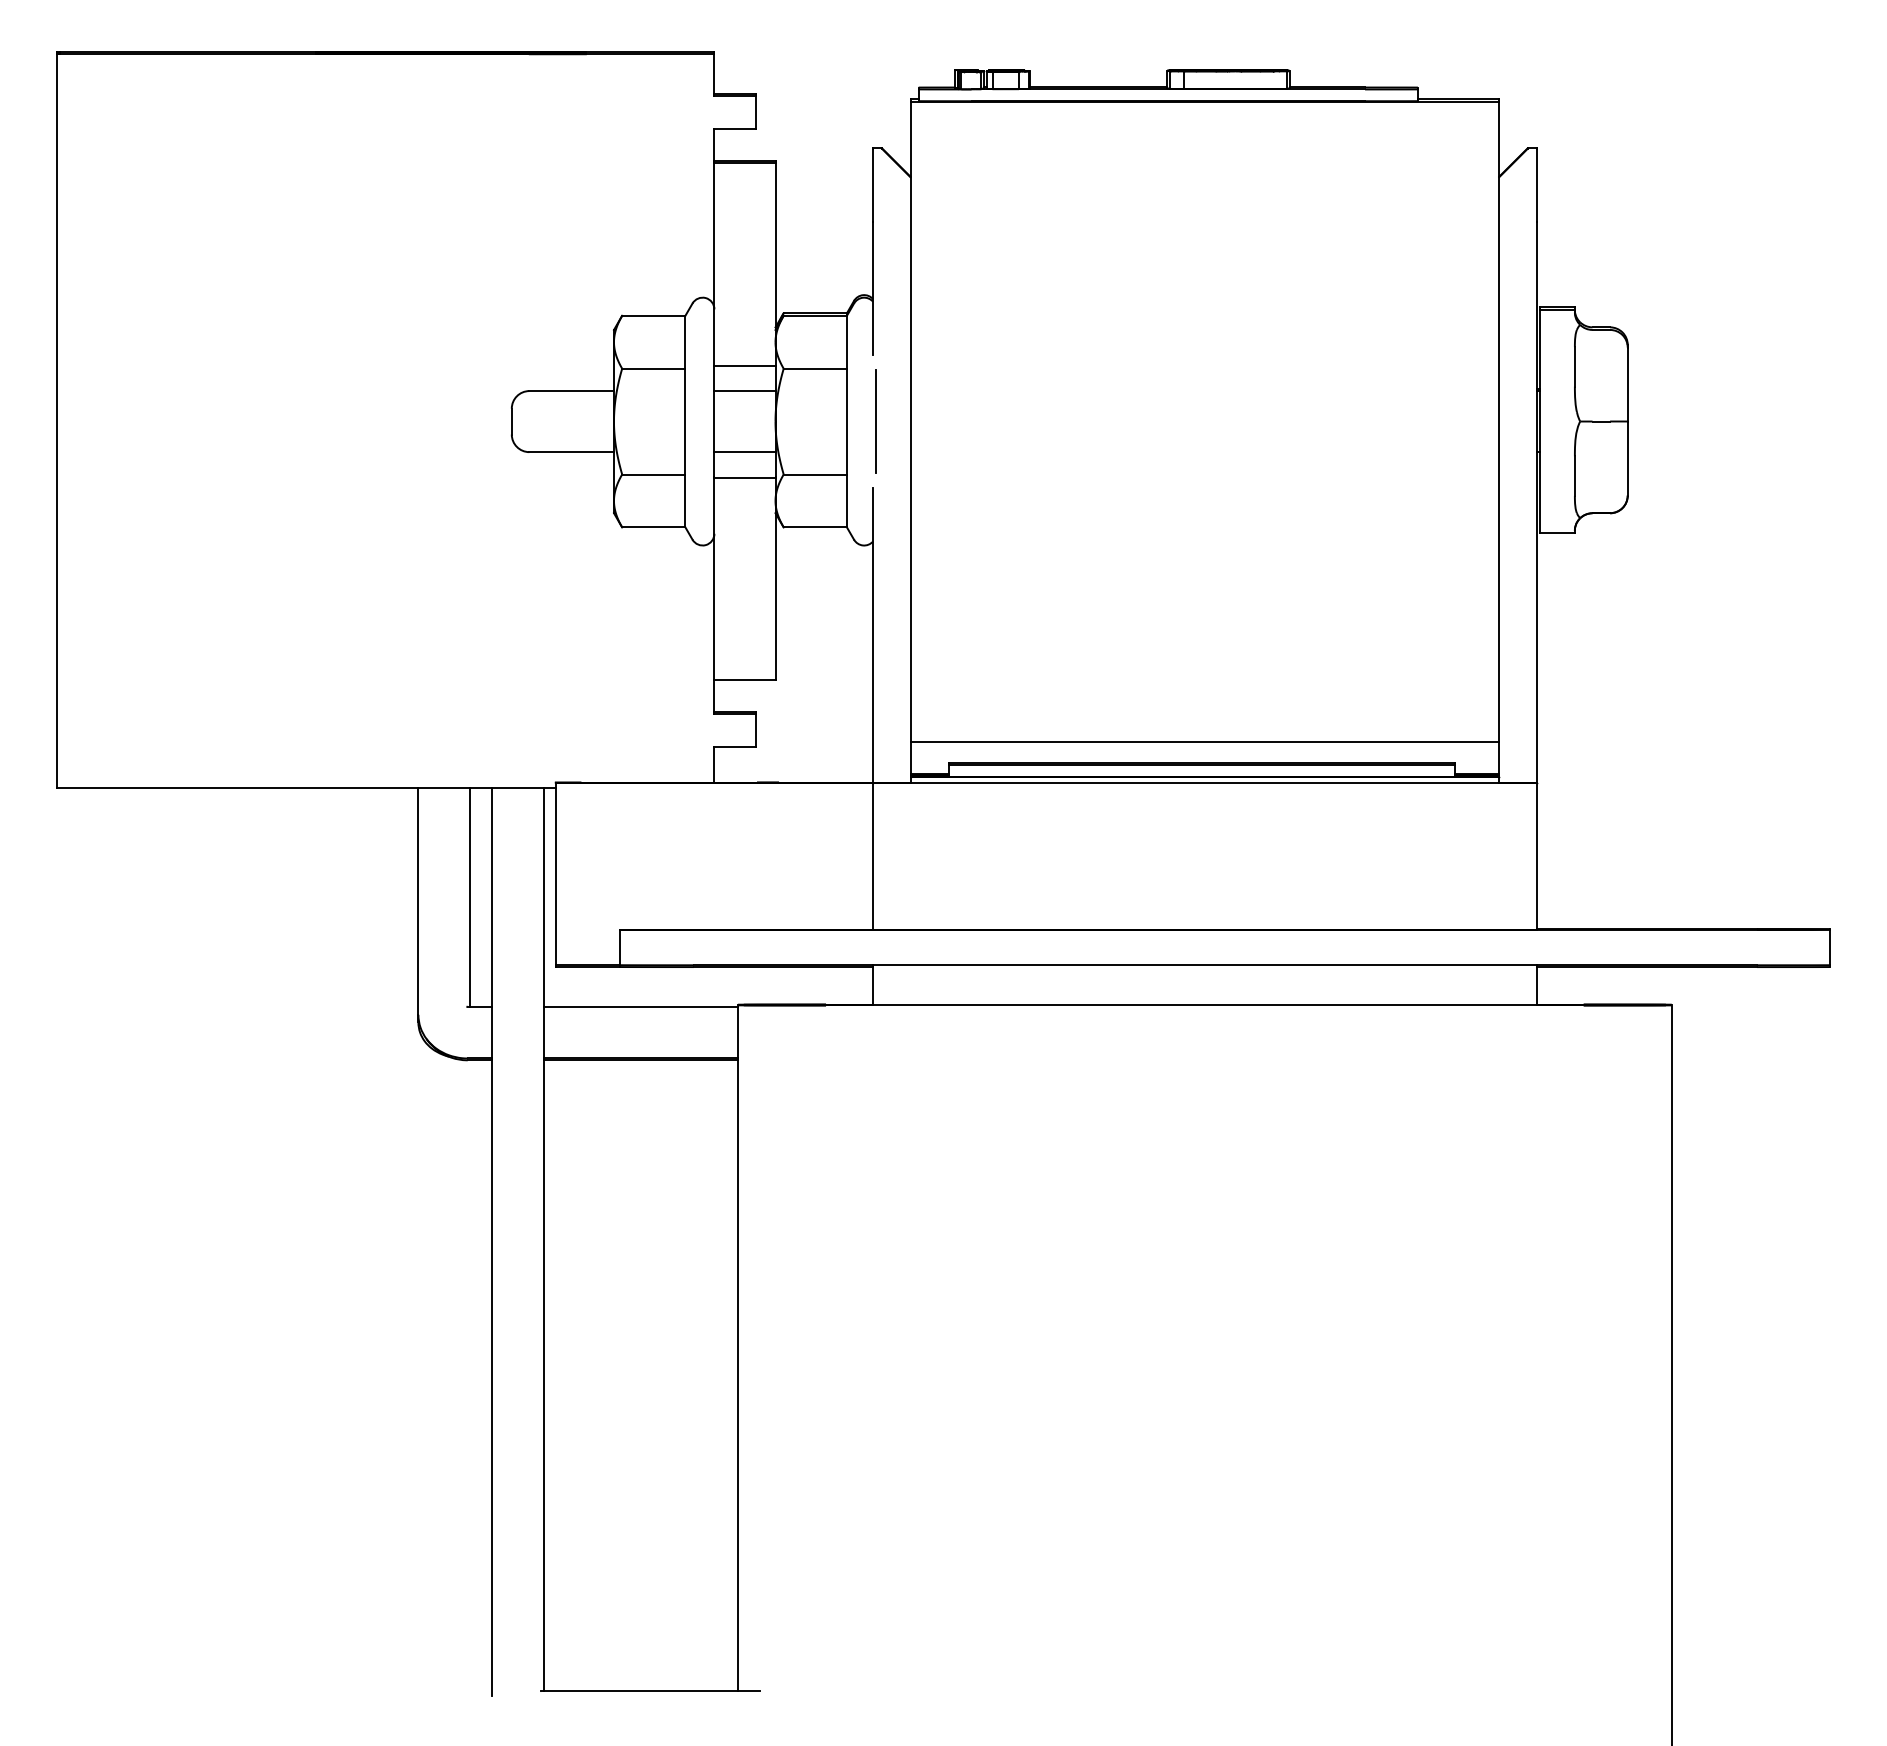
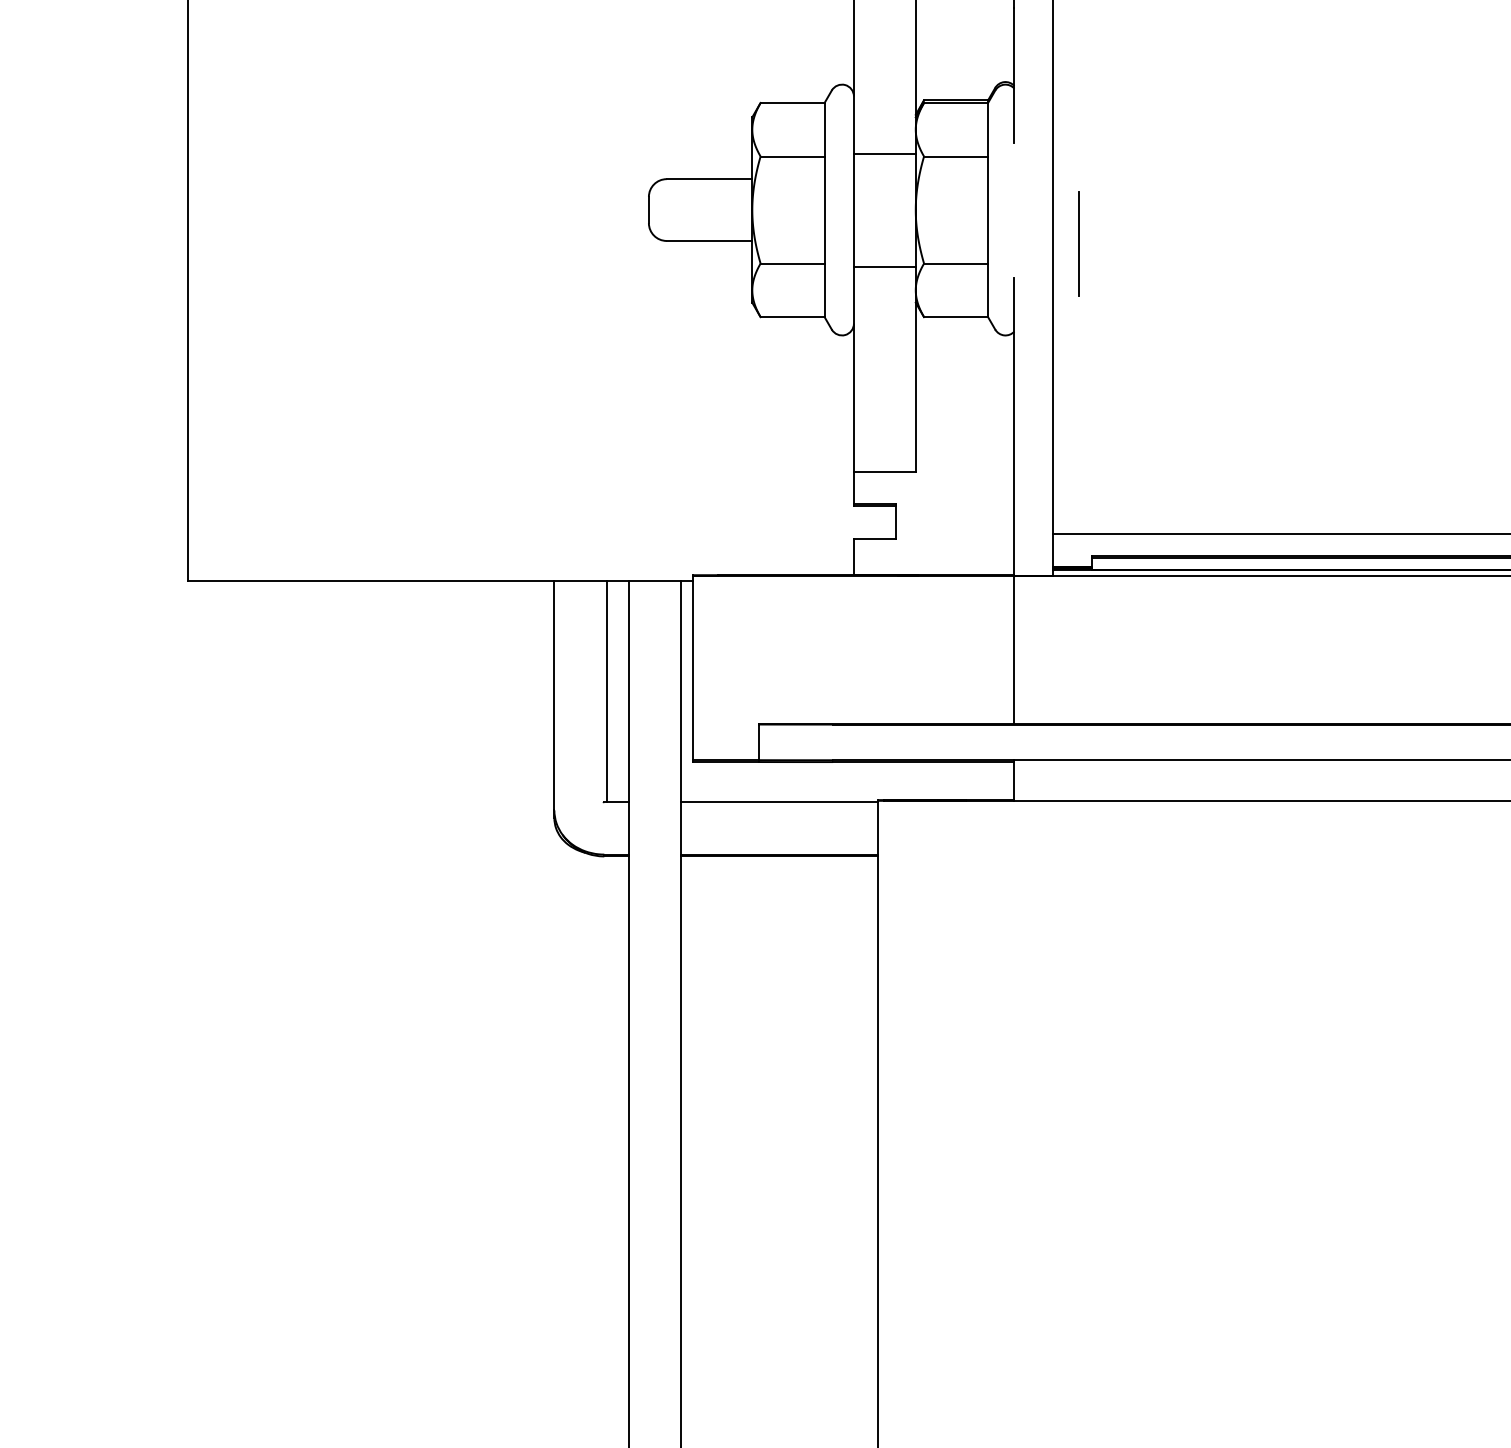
line: (744, 391) -> (884, 179), removed
line: (875, 421) -> (1078, 243), moved
line: (744, 452) -> (884, 241), removed

